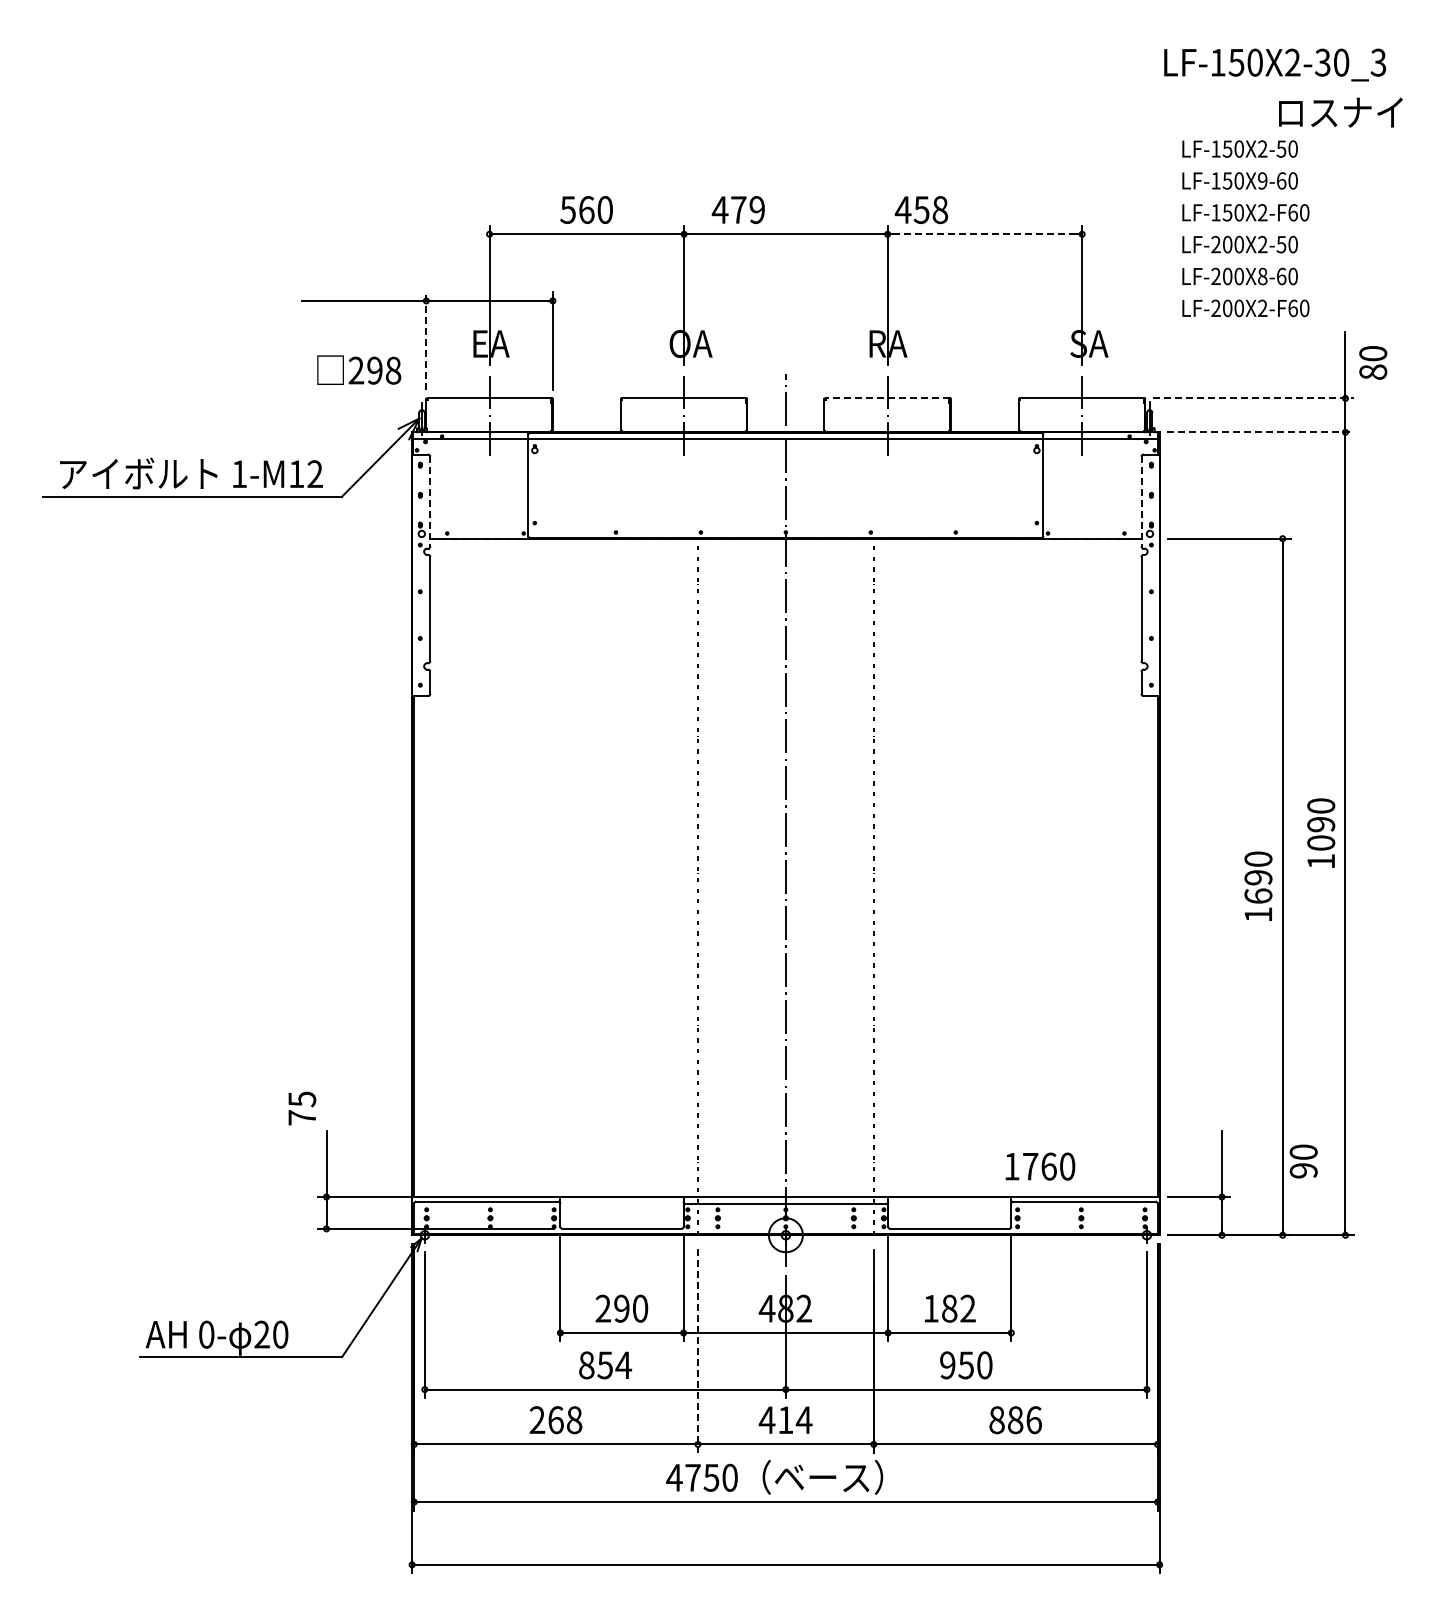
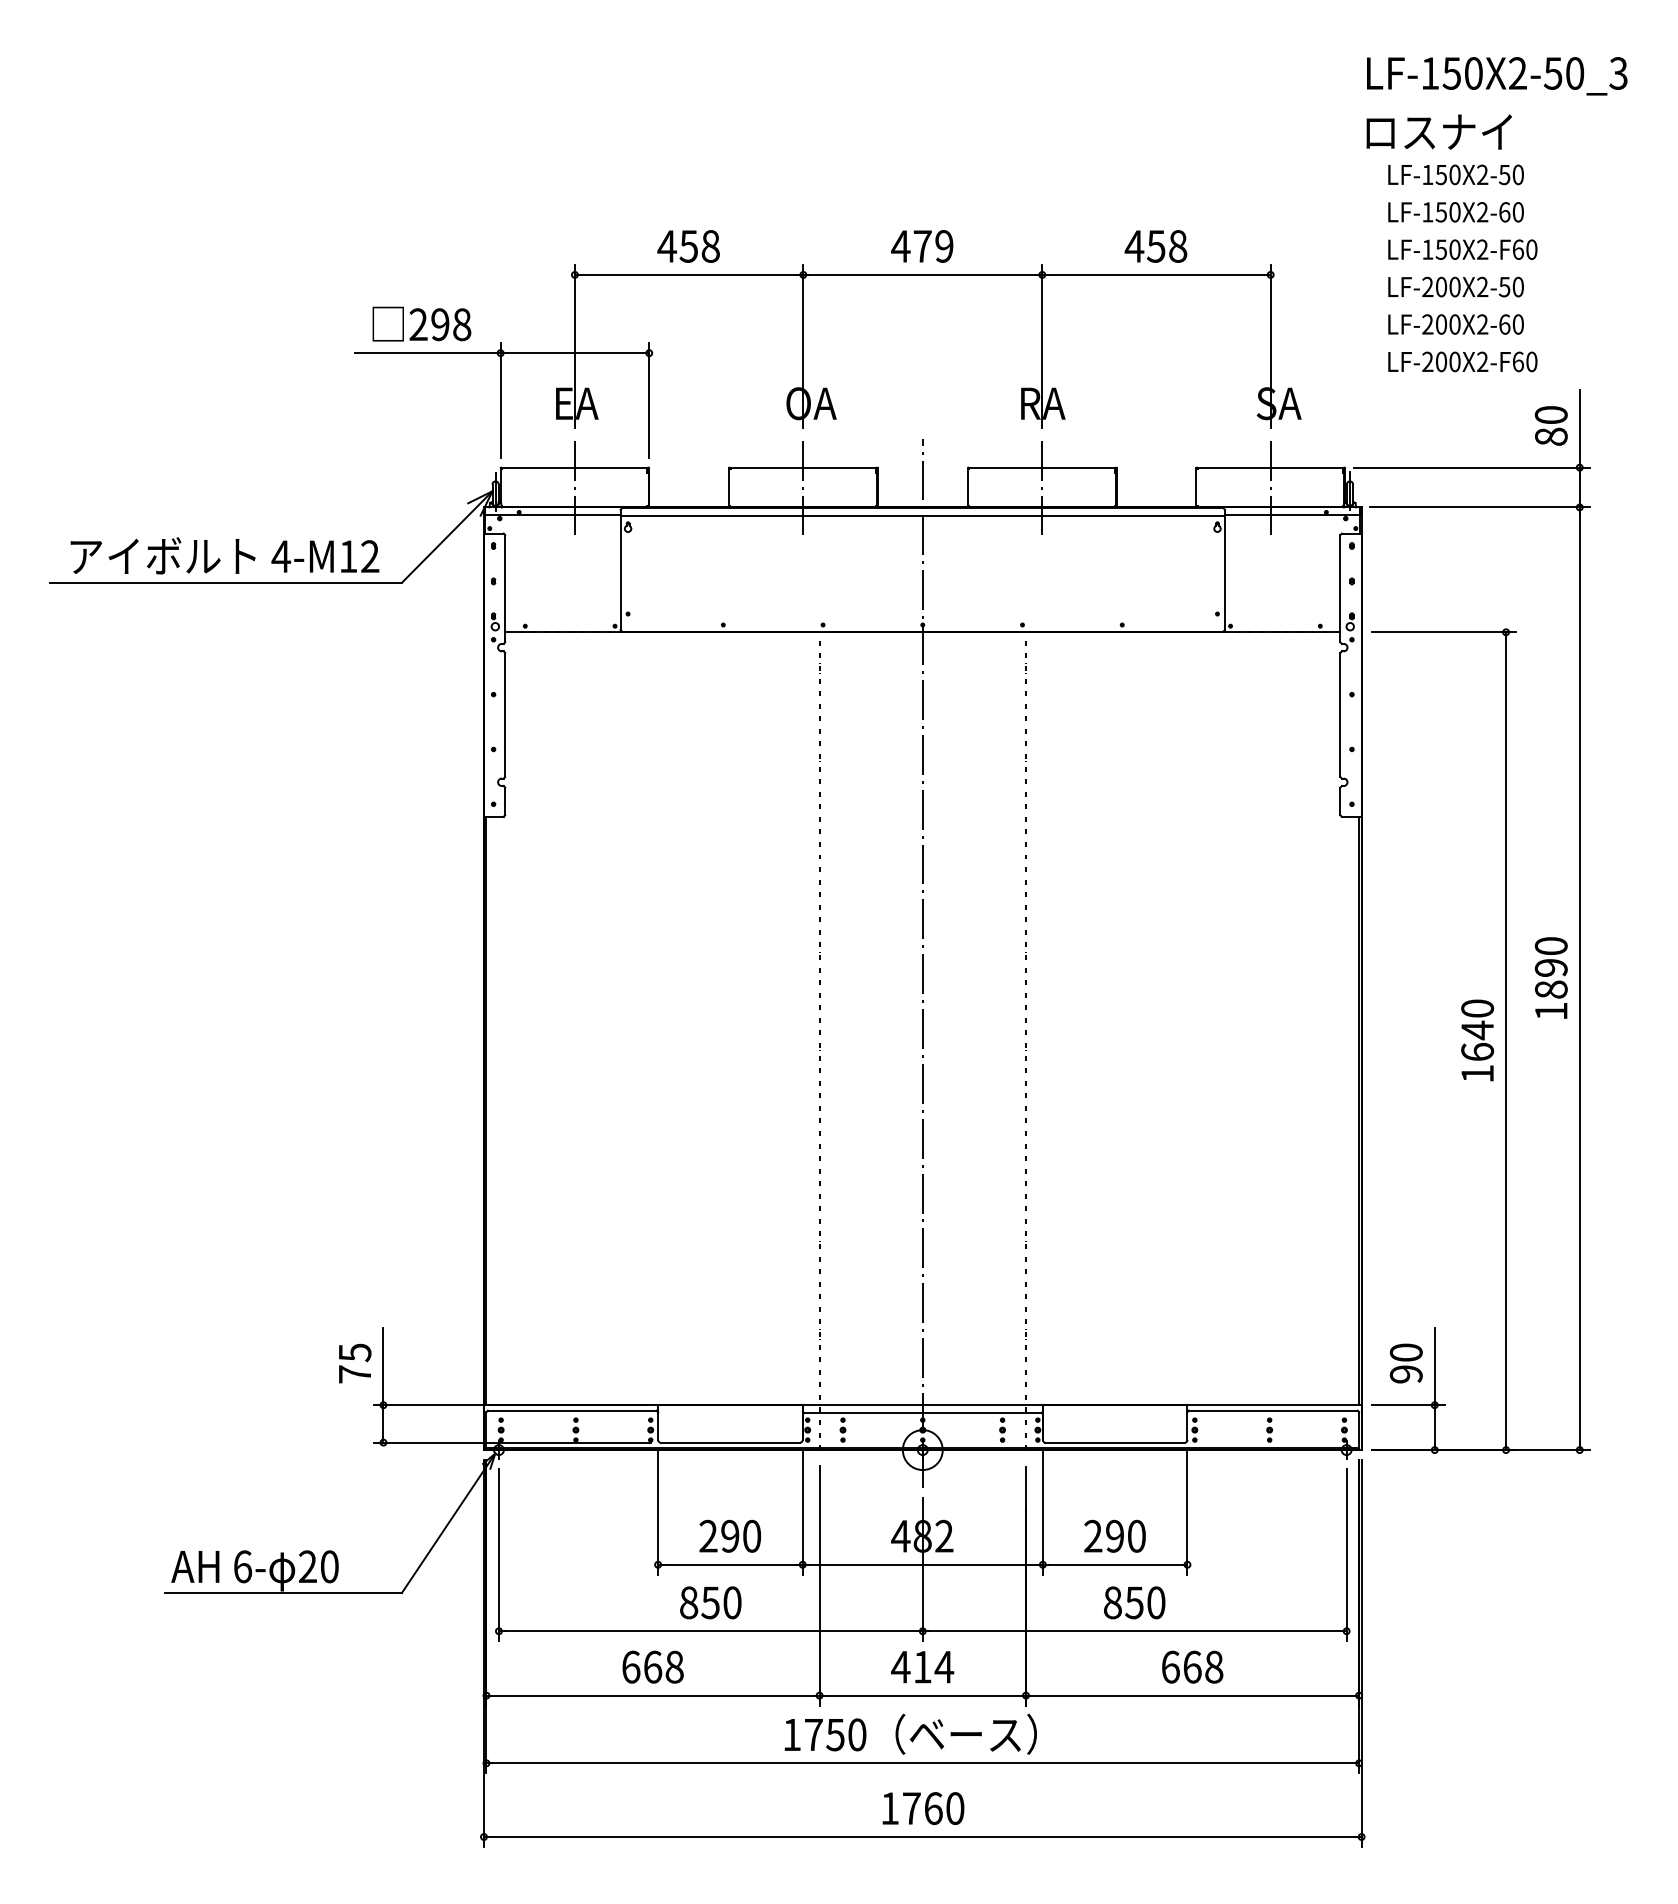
text: (1323, 62) -> (1553, 73), LF-150X2-30_3 -> LF-150X2-50_3
text: (1340, 112) -> (1438, 131), moved
text: (1262, 180) -> (1482, 211), LF-150X9-60 -> LF-150X2-60
text: (737, 209) -> (921, 245), moved
text: (921, 209) -> (1155, 245), moved
text: (585, 210) -> (687, 247), 560 -> 458
line: (985, 234) -> (1157, 275), dashed -> solid
text: (1262, 276) -> (1482, 324), LF-200X8-60 -> LF-200X2-60
line: (426, 340) -> (500, 399), dashed -> solid
text: (1373, 362) -> (1551, 425), moved
text: (359, 369) -> (422, 323), moved
line: (887, 398) -> (1042, 467), dashed -> solid
line: (1254, 398) -> (1472, 467), dashed -> solid
line: (1260, 432) -> (1480, 507), dashed -> solid
text: (239, 473) -> (281, 555), 1-M12 -> 4-M12
line: (430, 501) -> (505, 588), dashed -> solid
line: (1141, 501) -> (1340, 588), dashed -> solid
text: (1321, 842) -> (1551, 988), 1090 -> 1890
text: (1258, 877) -> (1477, 1030), 1690 -> 1640
text: (302, 1108) -> (355, 1363), moved
text: (1303, 1161) -> (1406, 1363), moved
text: (1040, 1166) -> (923, 1808), moved
text: (949, 1308) -> (1114, 1536), 182 -> 290
text: (206, 1334) -> (242, 1566), 0- -> 6-
line: (697, 1351) -> (819, 1586), dashed -> solid
text: (623, 1365) -> (732, 1602), 854 -> 850
text: (947, 1365) -> (1112, 1602), 950 -> 850
text: (537, 1420) -> (631, 1667), 268 -> 668
text: (1015, 1420) -> (1192, 1667), 886 -> 668
text: (674, 1477) -> (792, 1734), 4750 -> 1750

